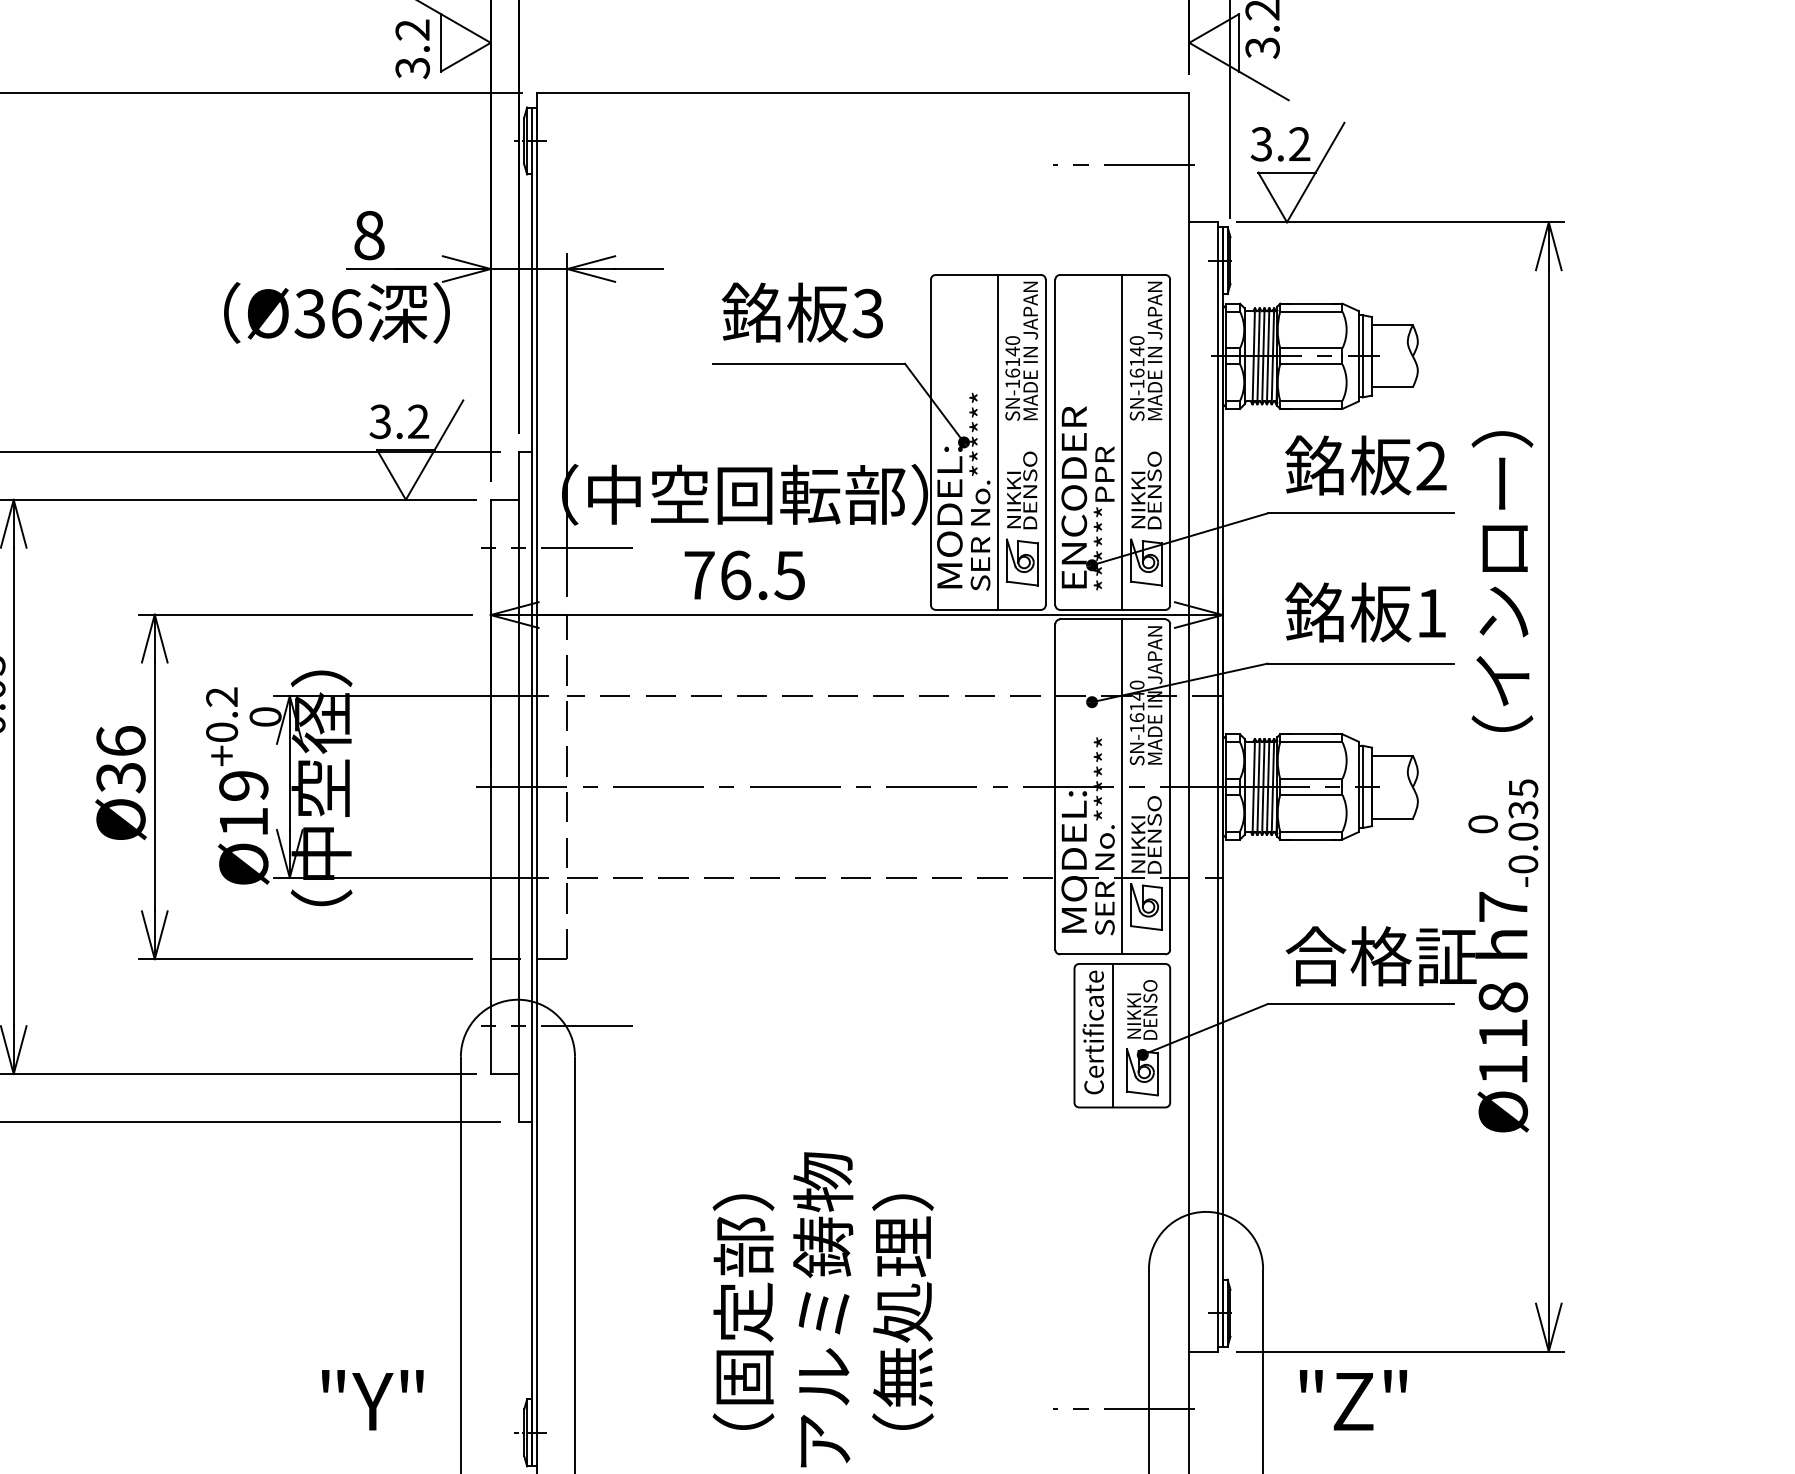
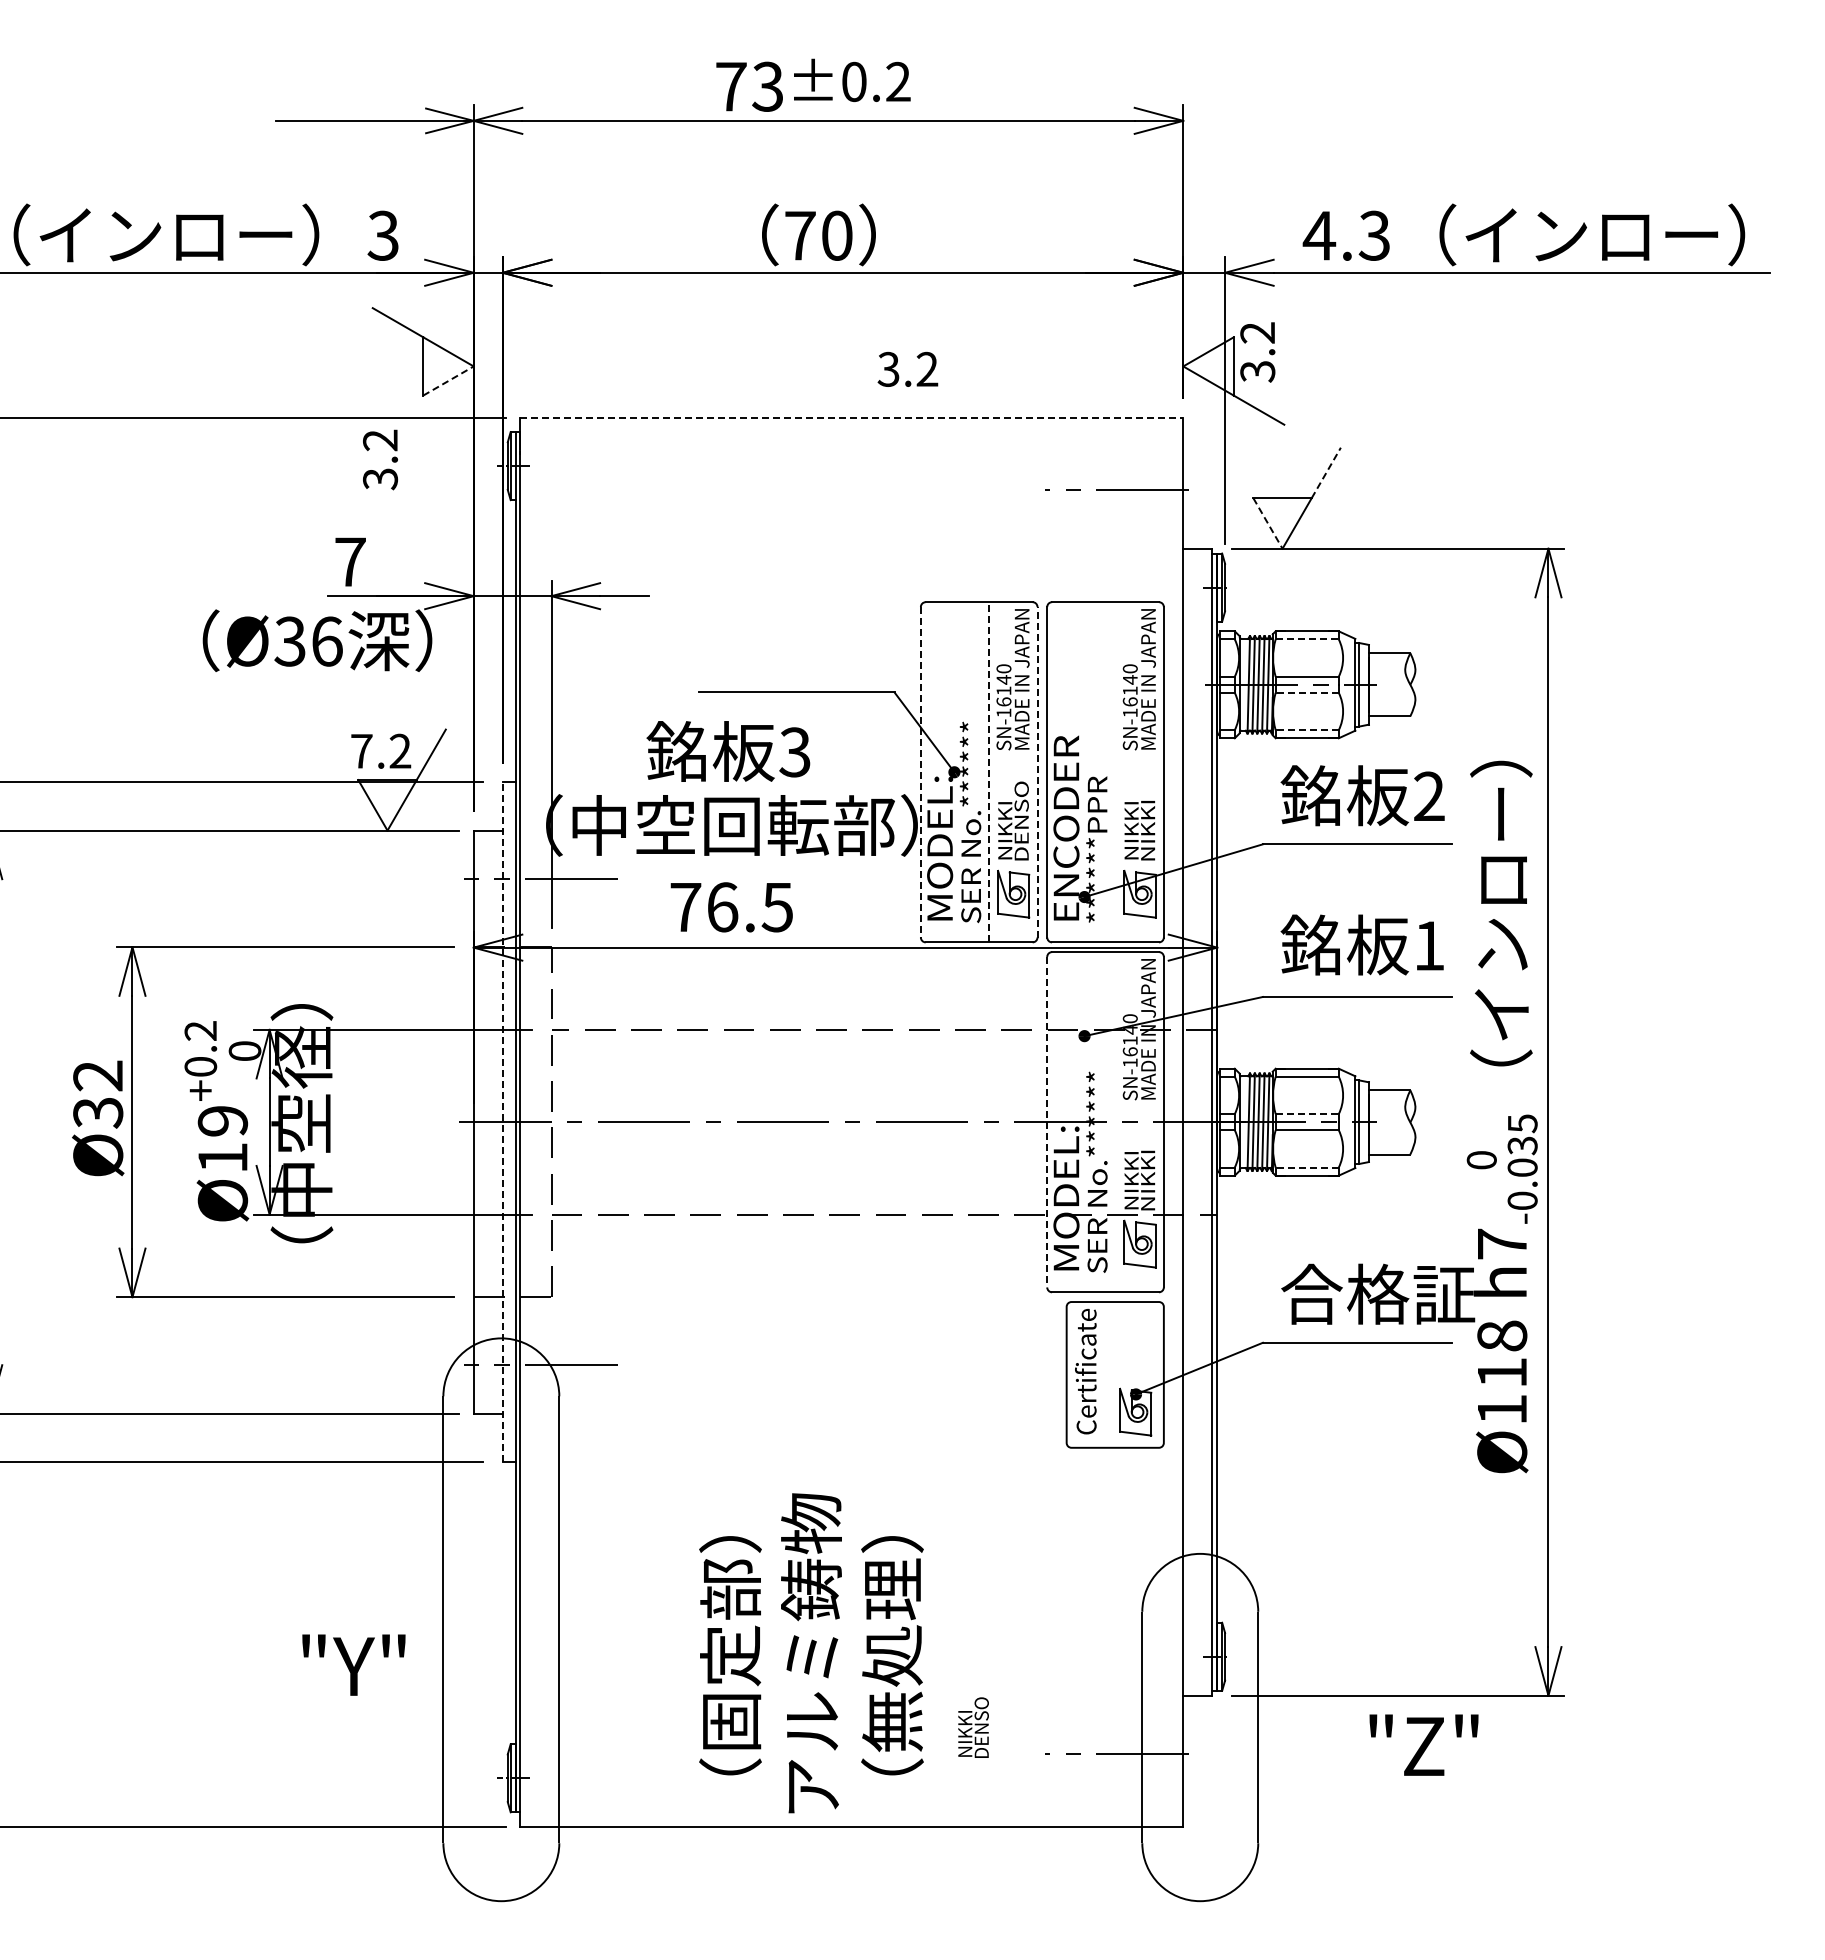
text: (412, 48) -> (380, 459), moved
line: (465, 56) -> (448, 380), solid -> dashed
line: (863, 93) -> (852, 417), solid -> dashed
text: (1280, 143) -> (907, 368), moved
line: (1330, 147) -> (1326, 472), solid -> dashed
line: (1273, 197) -> (1268, 523), solid -> dashed
text: (369, 235) -> (350, 562), 8 -> 7
line: (1311, 311) -> (1307, 639), solid -> dashed
text: (802, 312) -> (728, 751), moved
line: (1311, 363) -> (1307, 692), solid -> dashed
line: (1311, 401) -> (1307, 730), solid -> dashed
text: (380, 420) -> (361, 750), 3.2 -> 7.2
line: (997, 441) -> (988, 771), solid -> dashed
line: (1045, 441) -> (1037, 771), solid -> dashed
line: (930, 442) -> (920, 772), solid -> dashed
line: (1122, 442) -> (1115, 772), removed
text: (1154, 488) -> (1147, 819), DENSO -> NIKKI
text: (121, 740) -> (98, 1075), Ø36 -> Ø32
line: (1311, 779) -> (1307, 1114), solid -> dashed
line: (519, 786) -> (502, 1121), solid -> dashed
line: (1055, 787) -> (1047, 1122), solid -> dashed
line: (1122, 787) -> (1115, 1122), removed
line: (1311, 831) -> (1307, 1167), solid -> dashed
text: (1154, 833) -> (1147, 1169), DENSO -> NIKKI
text: (1142, 1009) -> (973, 1727), moved
line: (1112, 1035) -> (1105, 1374), removed
text: (372, 1399) -> (353, 1664), moved
text: (1352, 1399) -> (1423, 1744), moved

